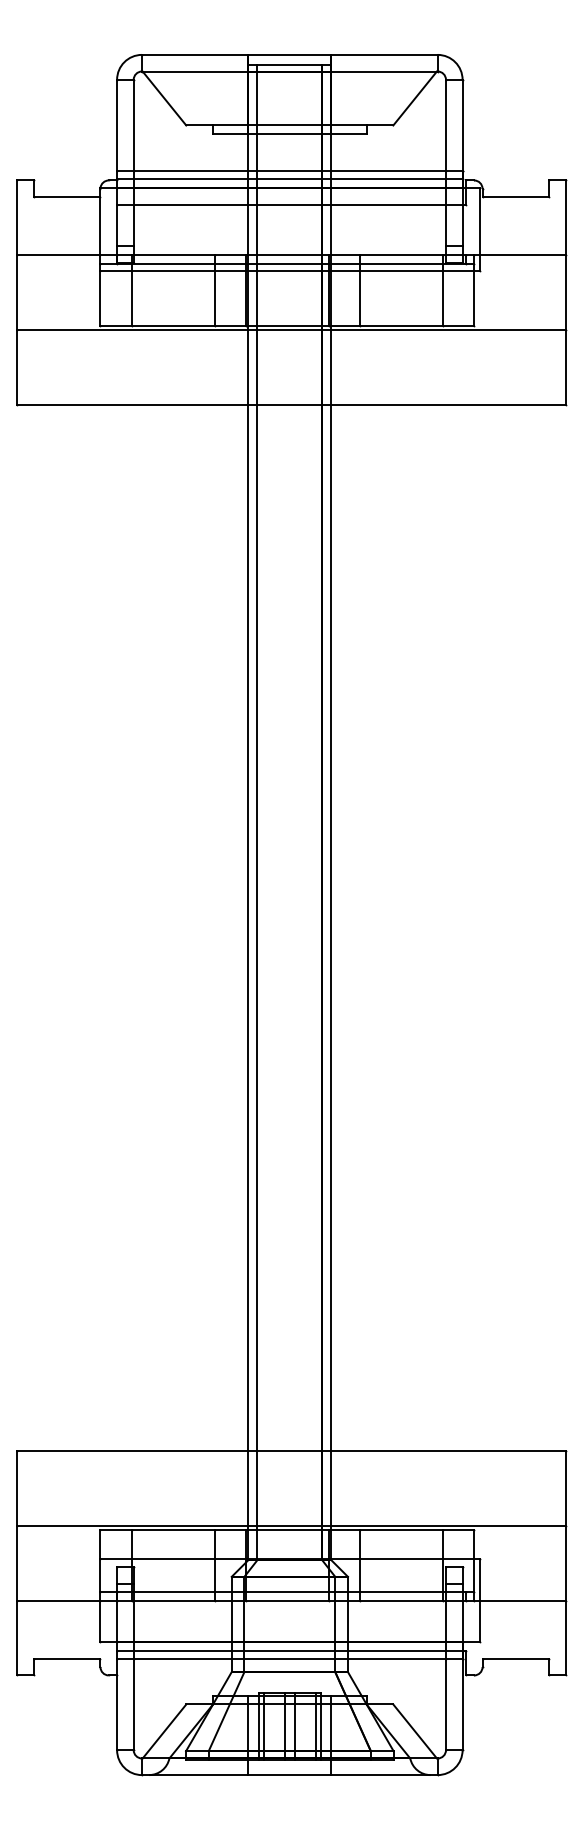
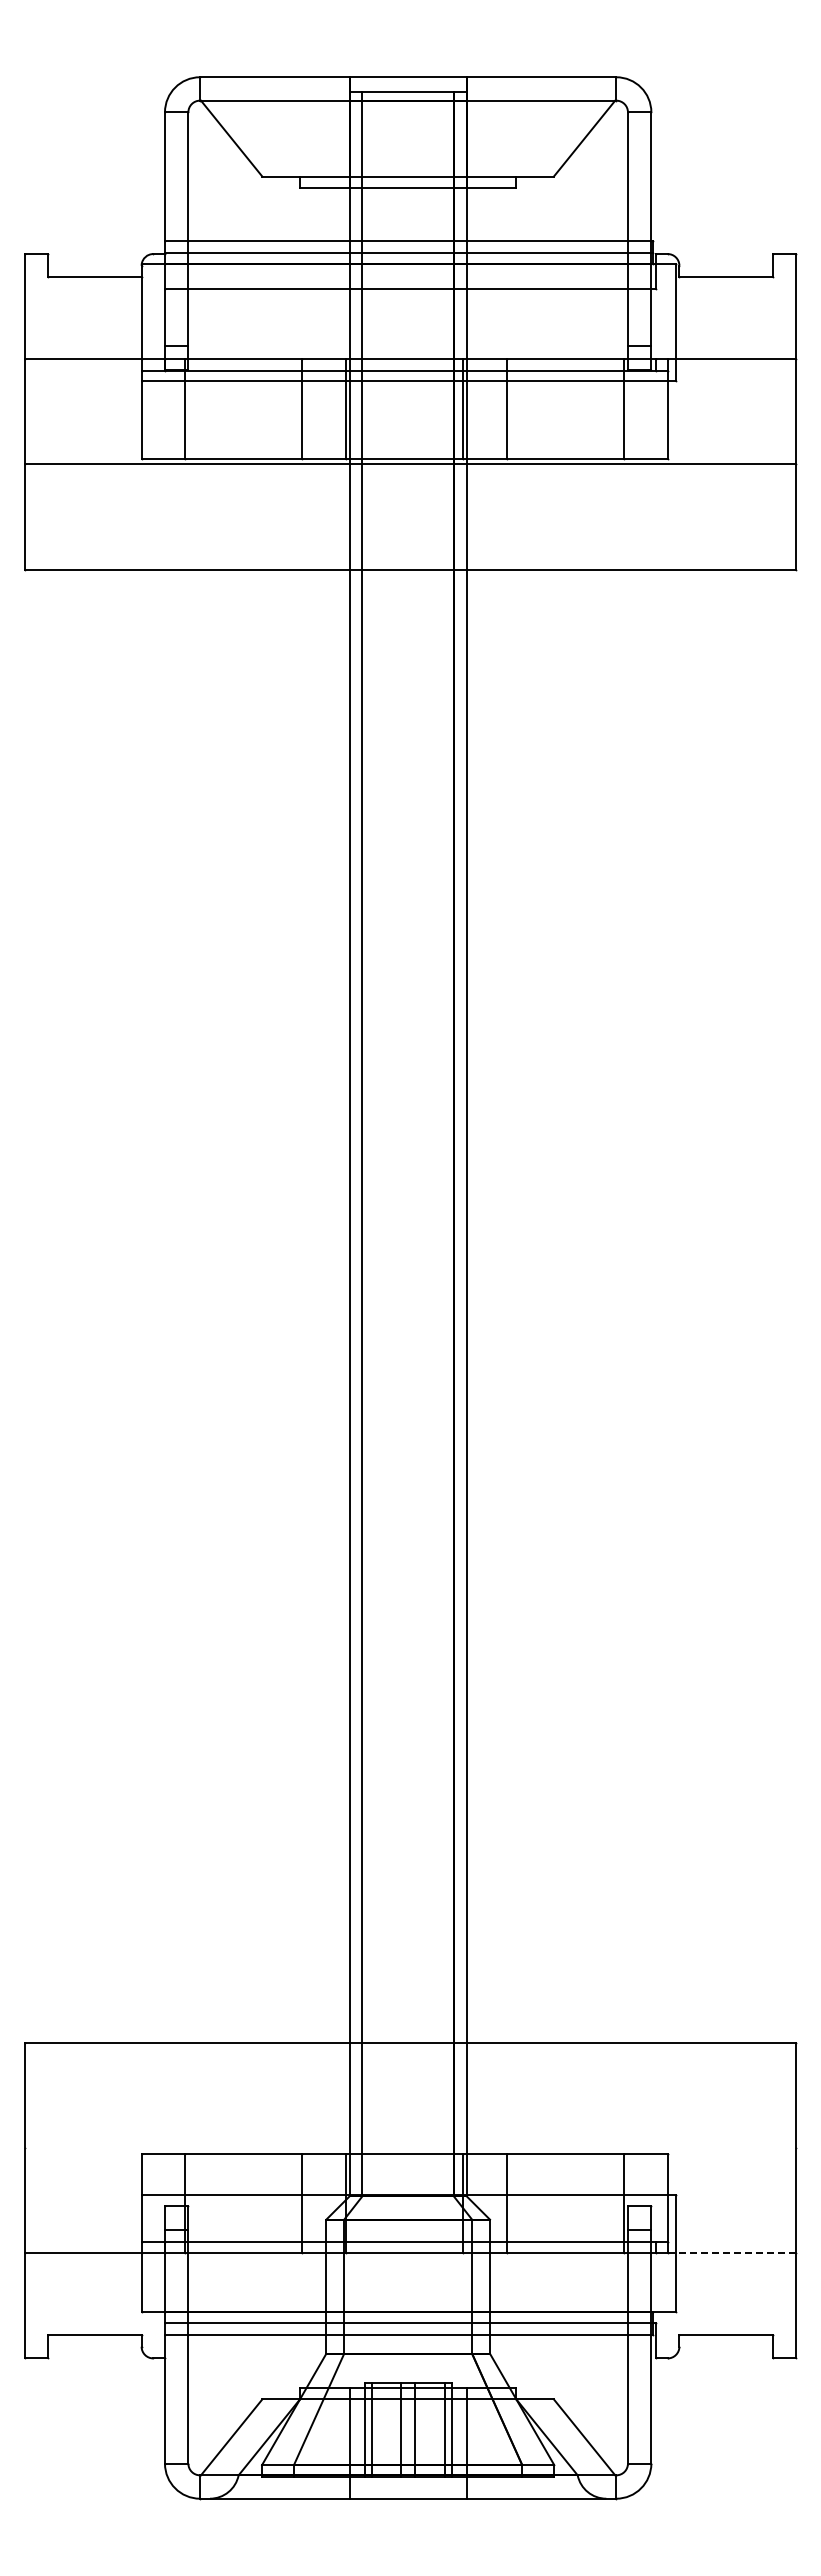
line: (291, 1525) -> (410, 2147), removed
line: (519, 1600) -> (731, 2253), solid -> dashed

